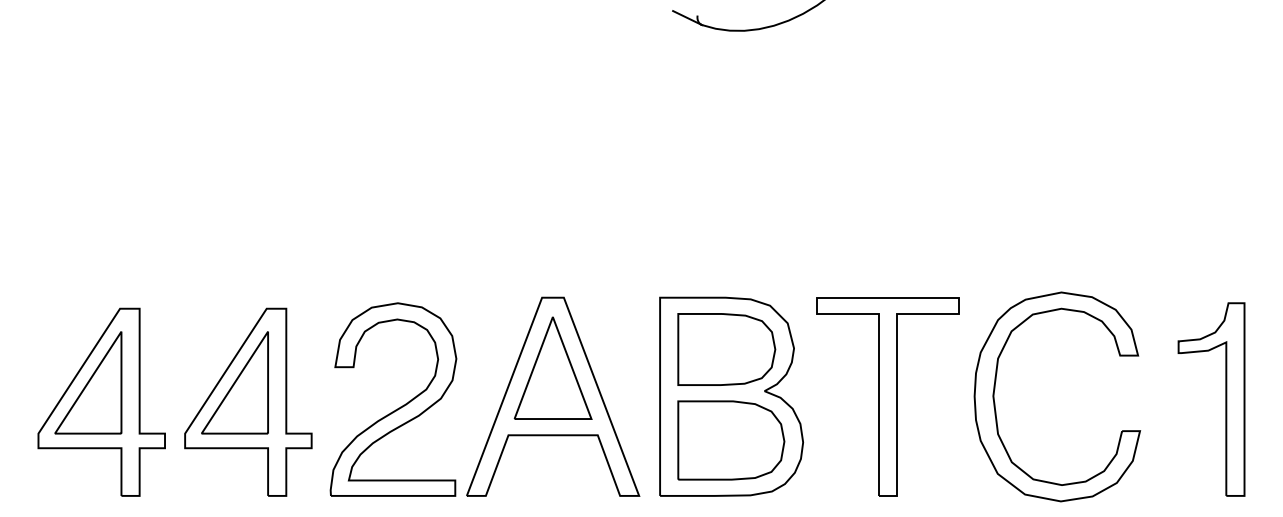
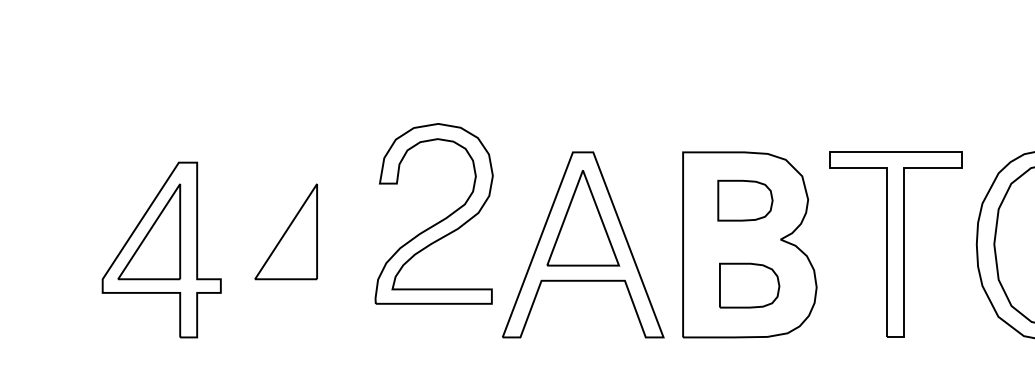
part: (726, 349) -> (745, 200), size x0.6
part: (248, 401) -> (298, 249), removed
part: (398, 407) -> (438, 221), moved
part: (731, 440) -> (749, 285), size x0.6

